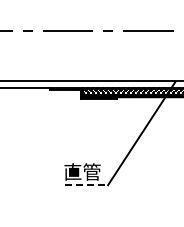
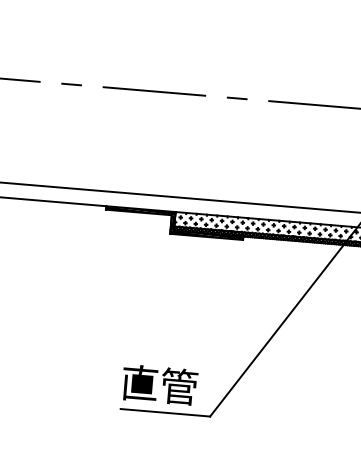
line: (86, 185) -> (165, 413), dashed -> solid

